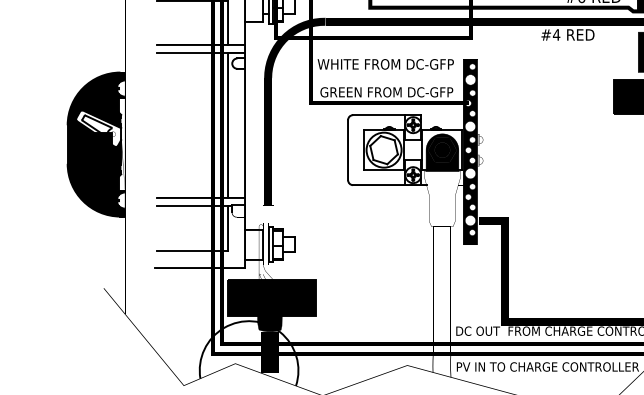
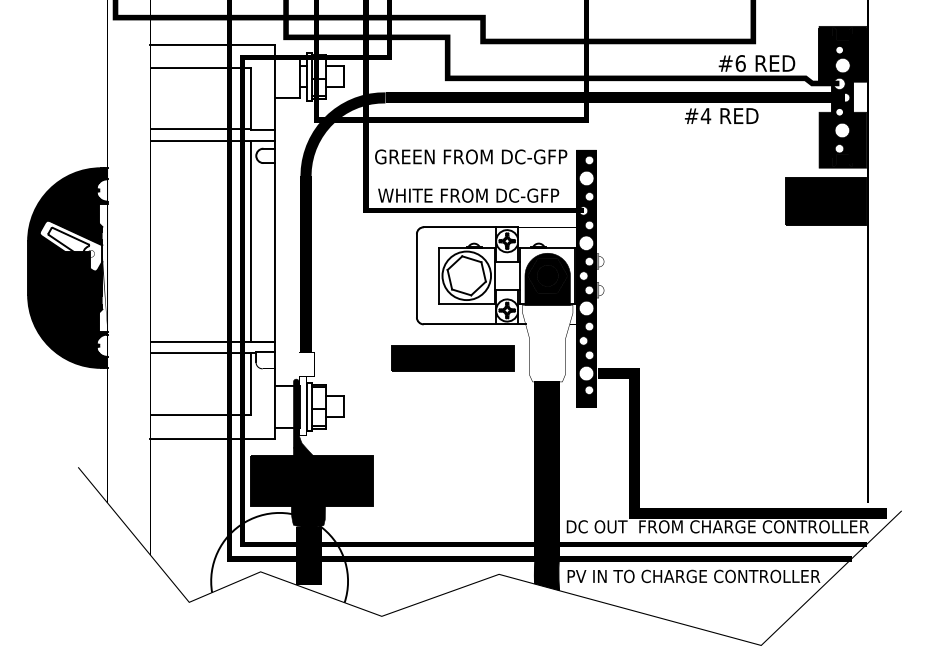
text: (386, 64) -> (470, 156), WHITE FROM DC-GFP -> GREEN FROM DC-GFP
text: (386, 92) -> (470, 195), GREEN FROM DC-GFP -> WHITE FROM DC-GFP
part: (373, 209) -> (452, 358), added
fill: (269, 257) -> (308, 424), added
fill: (441, 301) -> (546, 485), added

